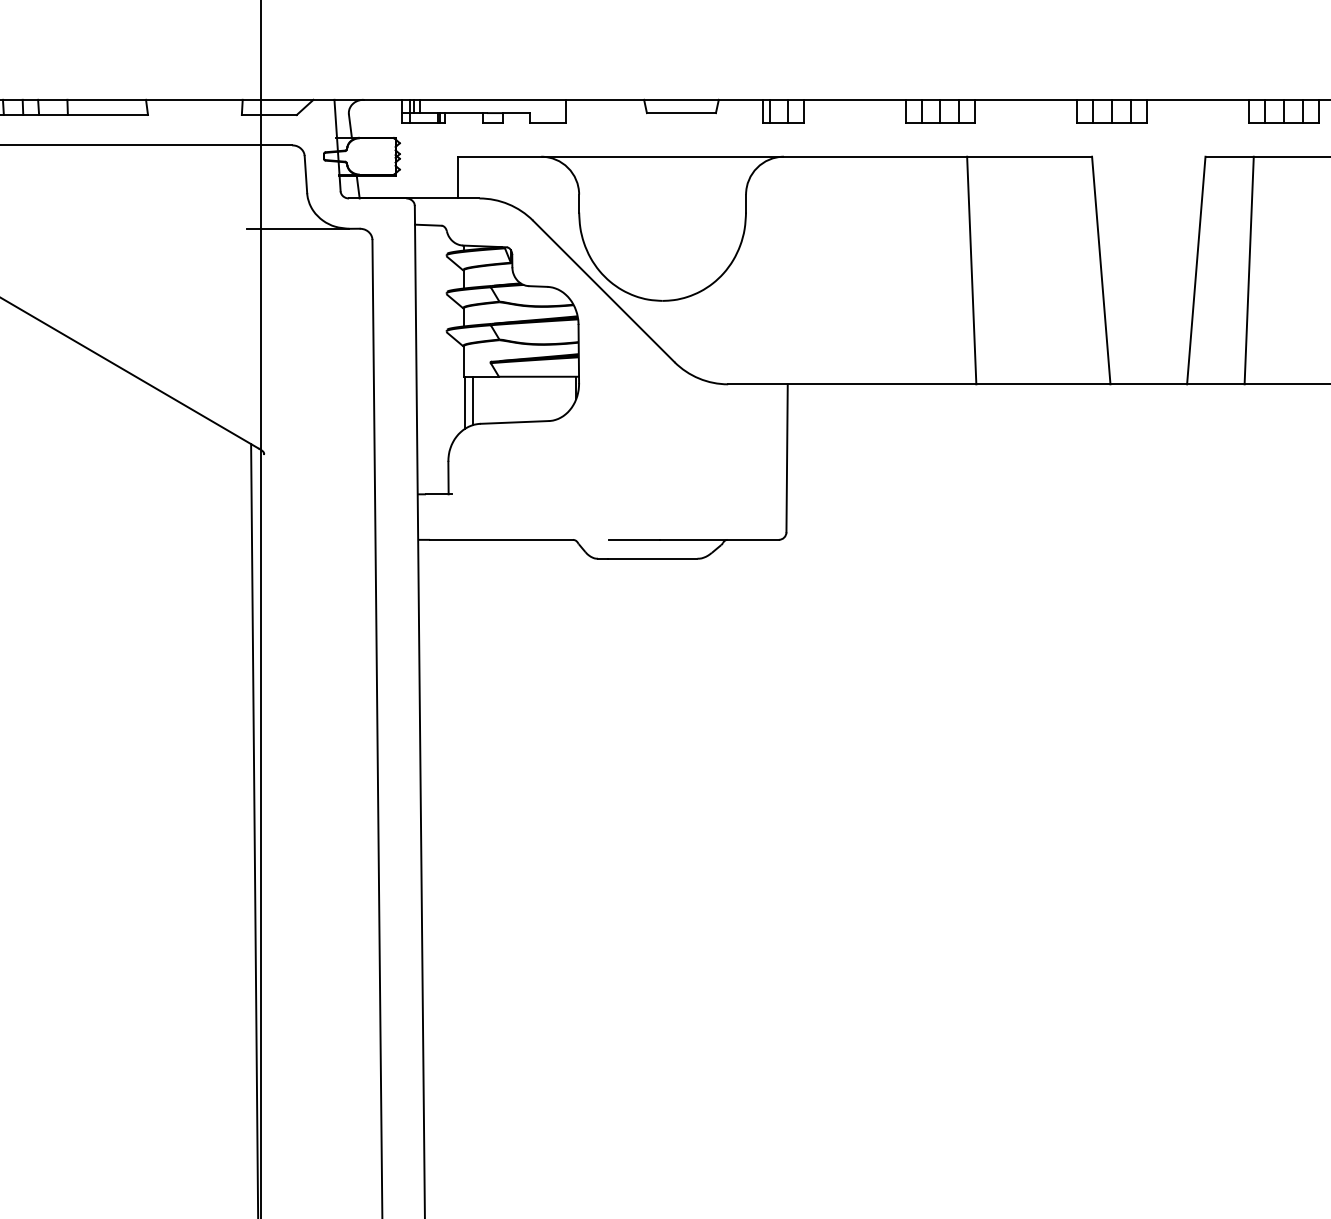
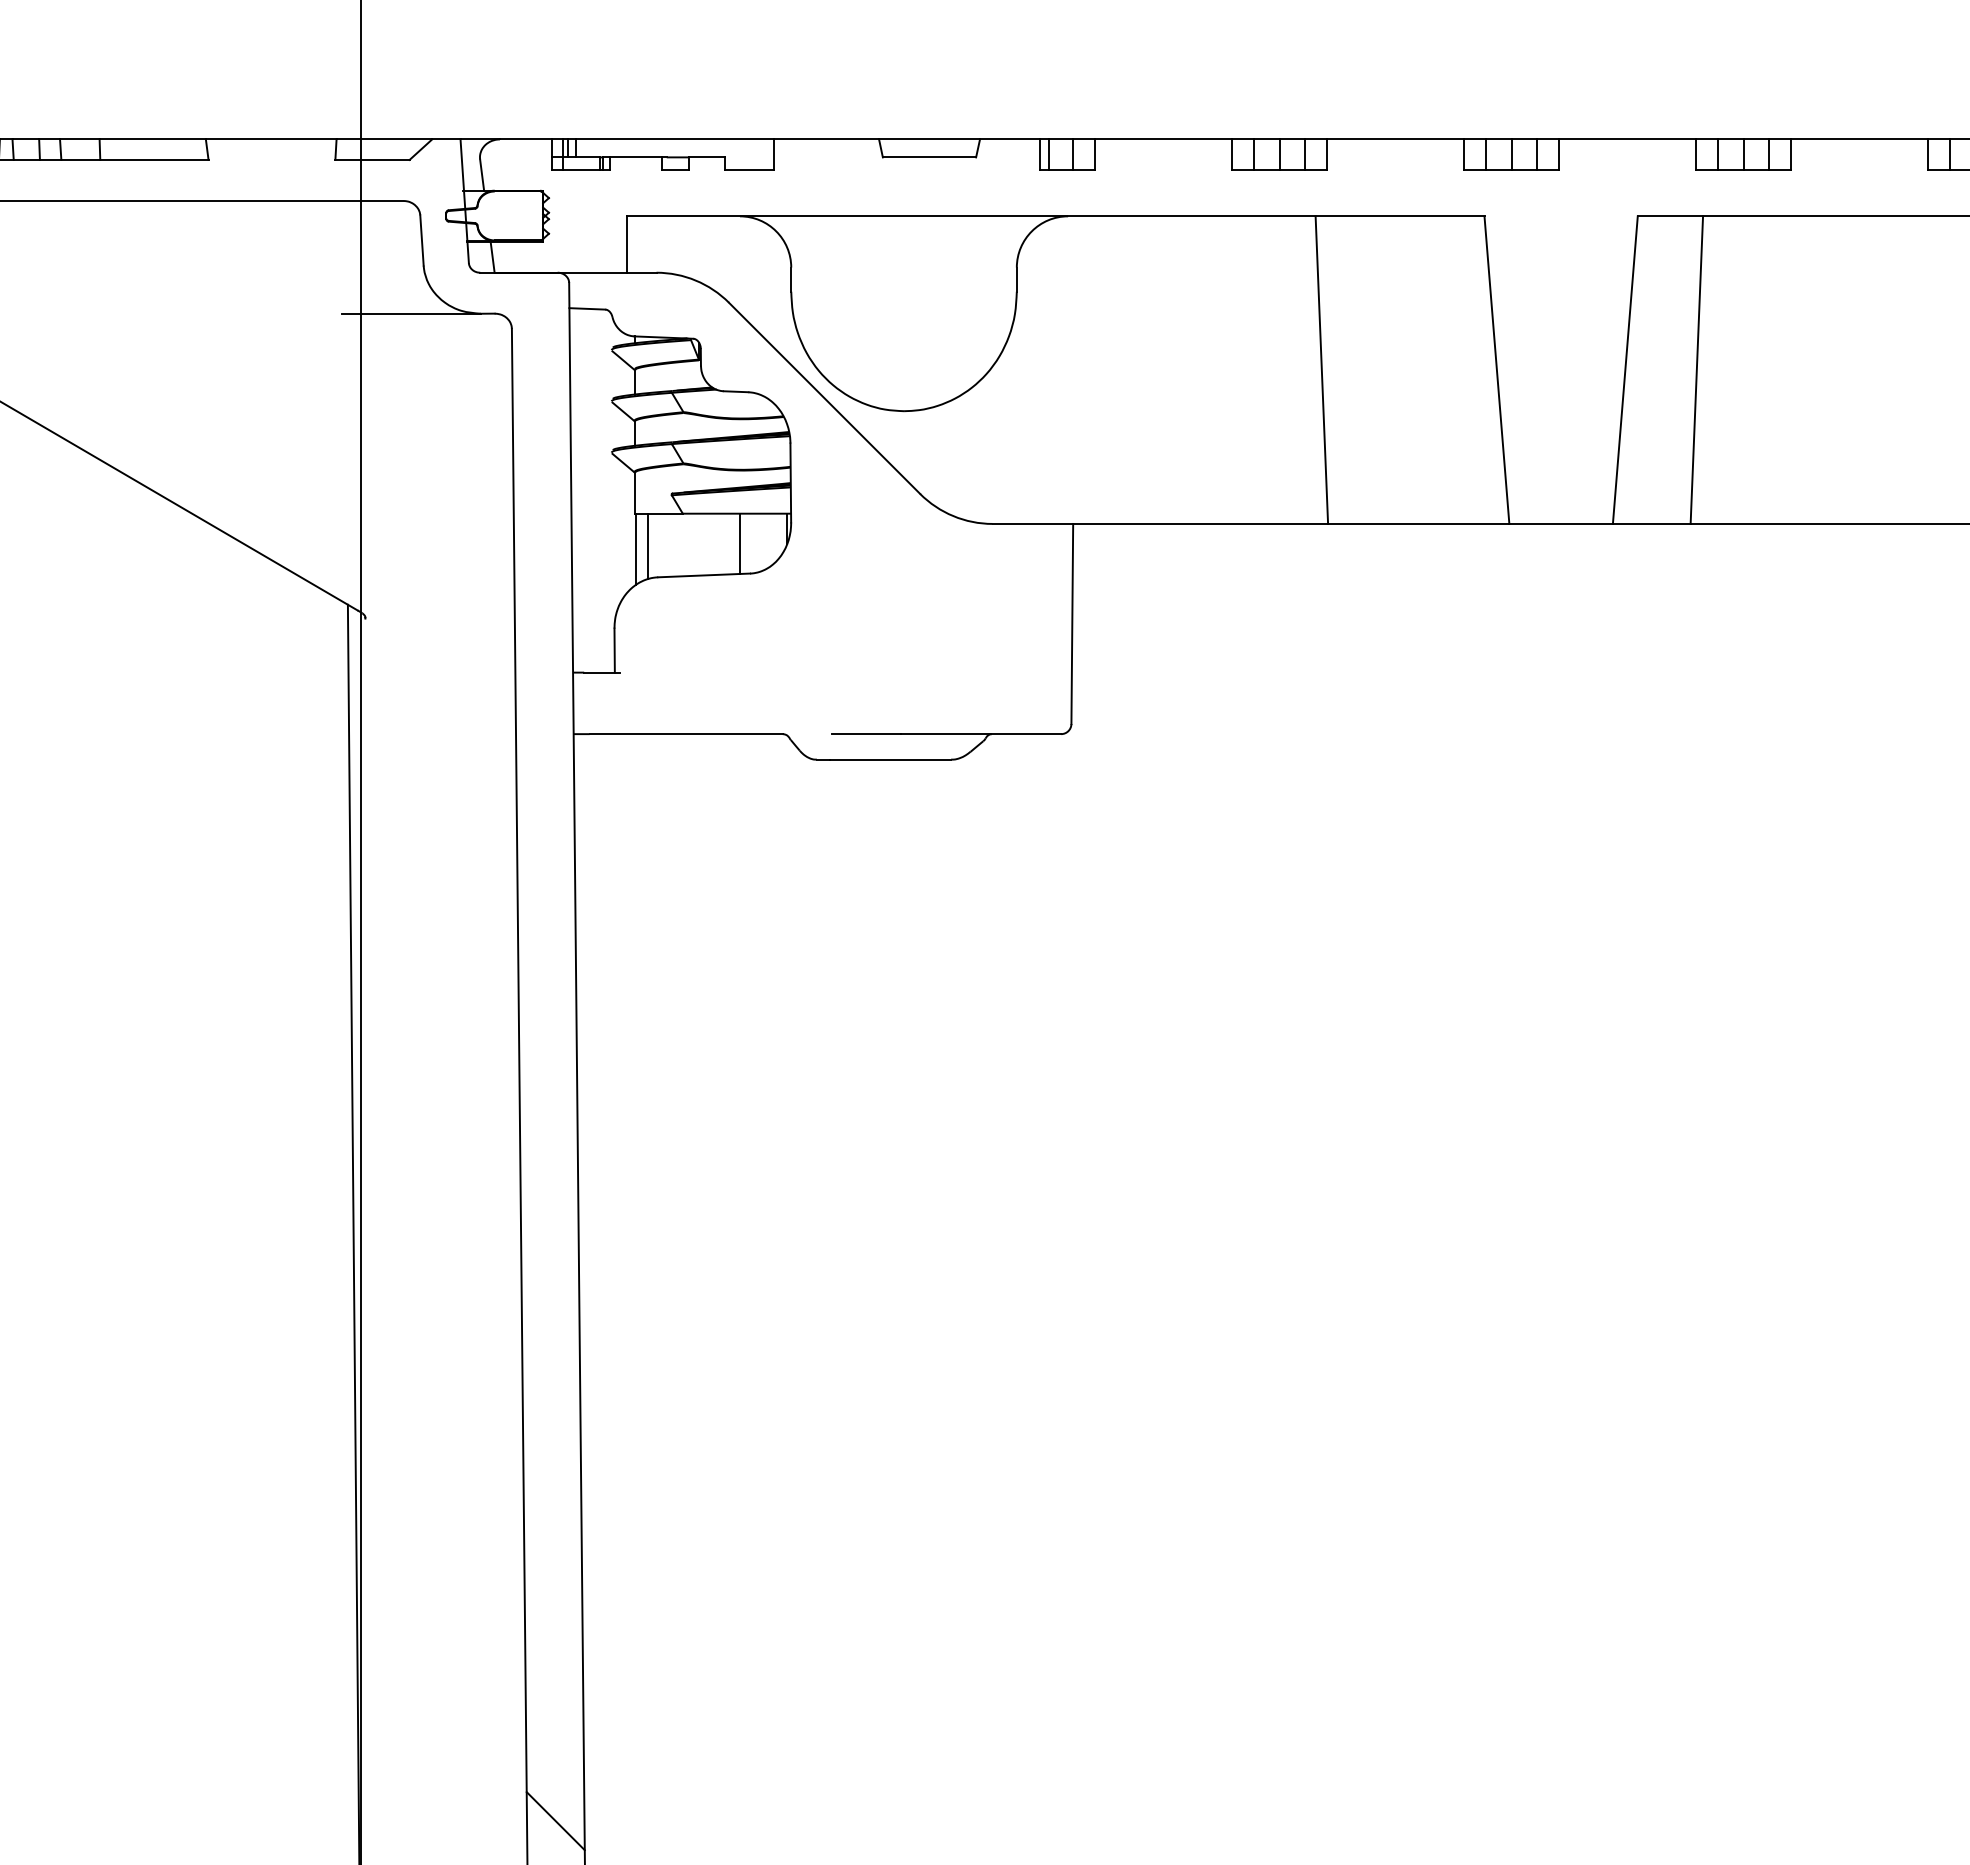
line: (541, 398) -> (740, 543), added

